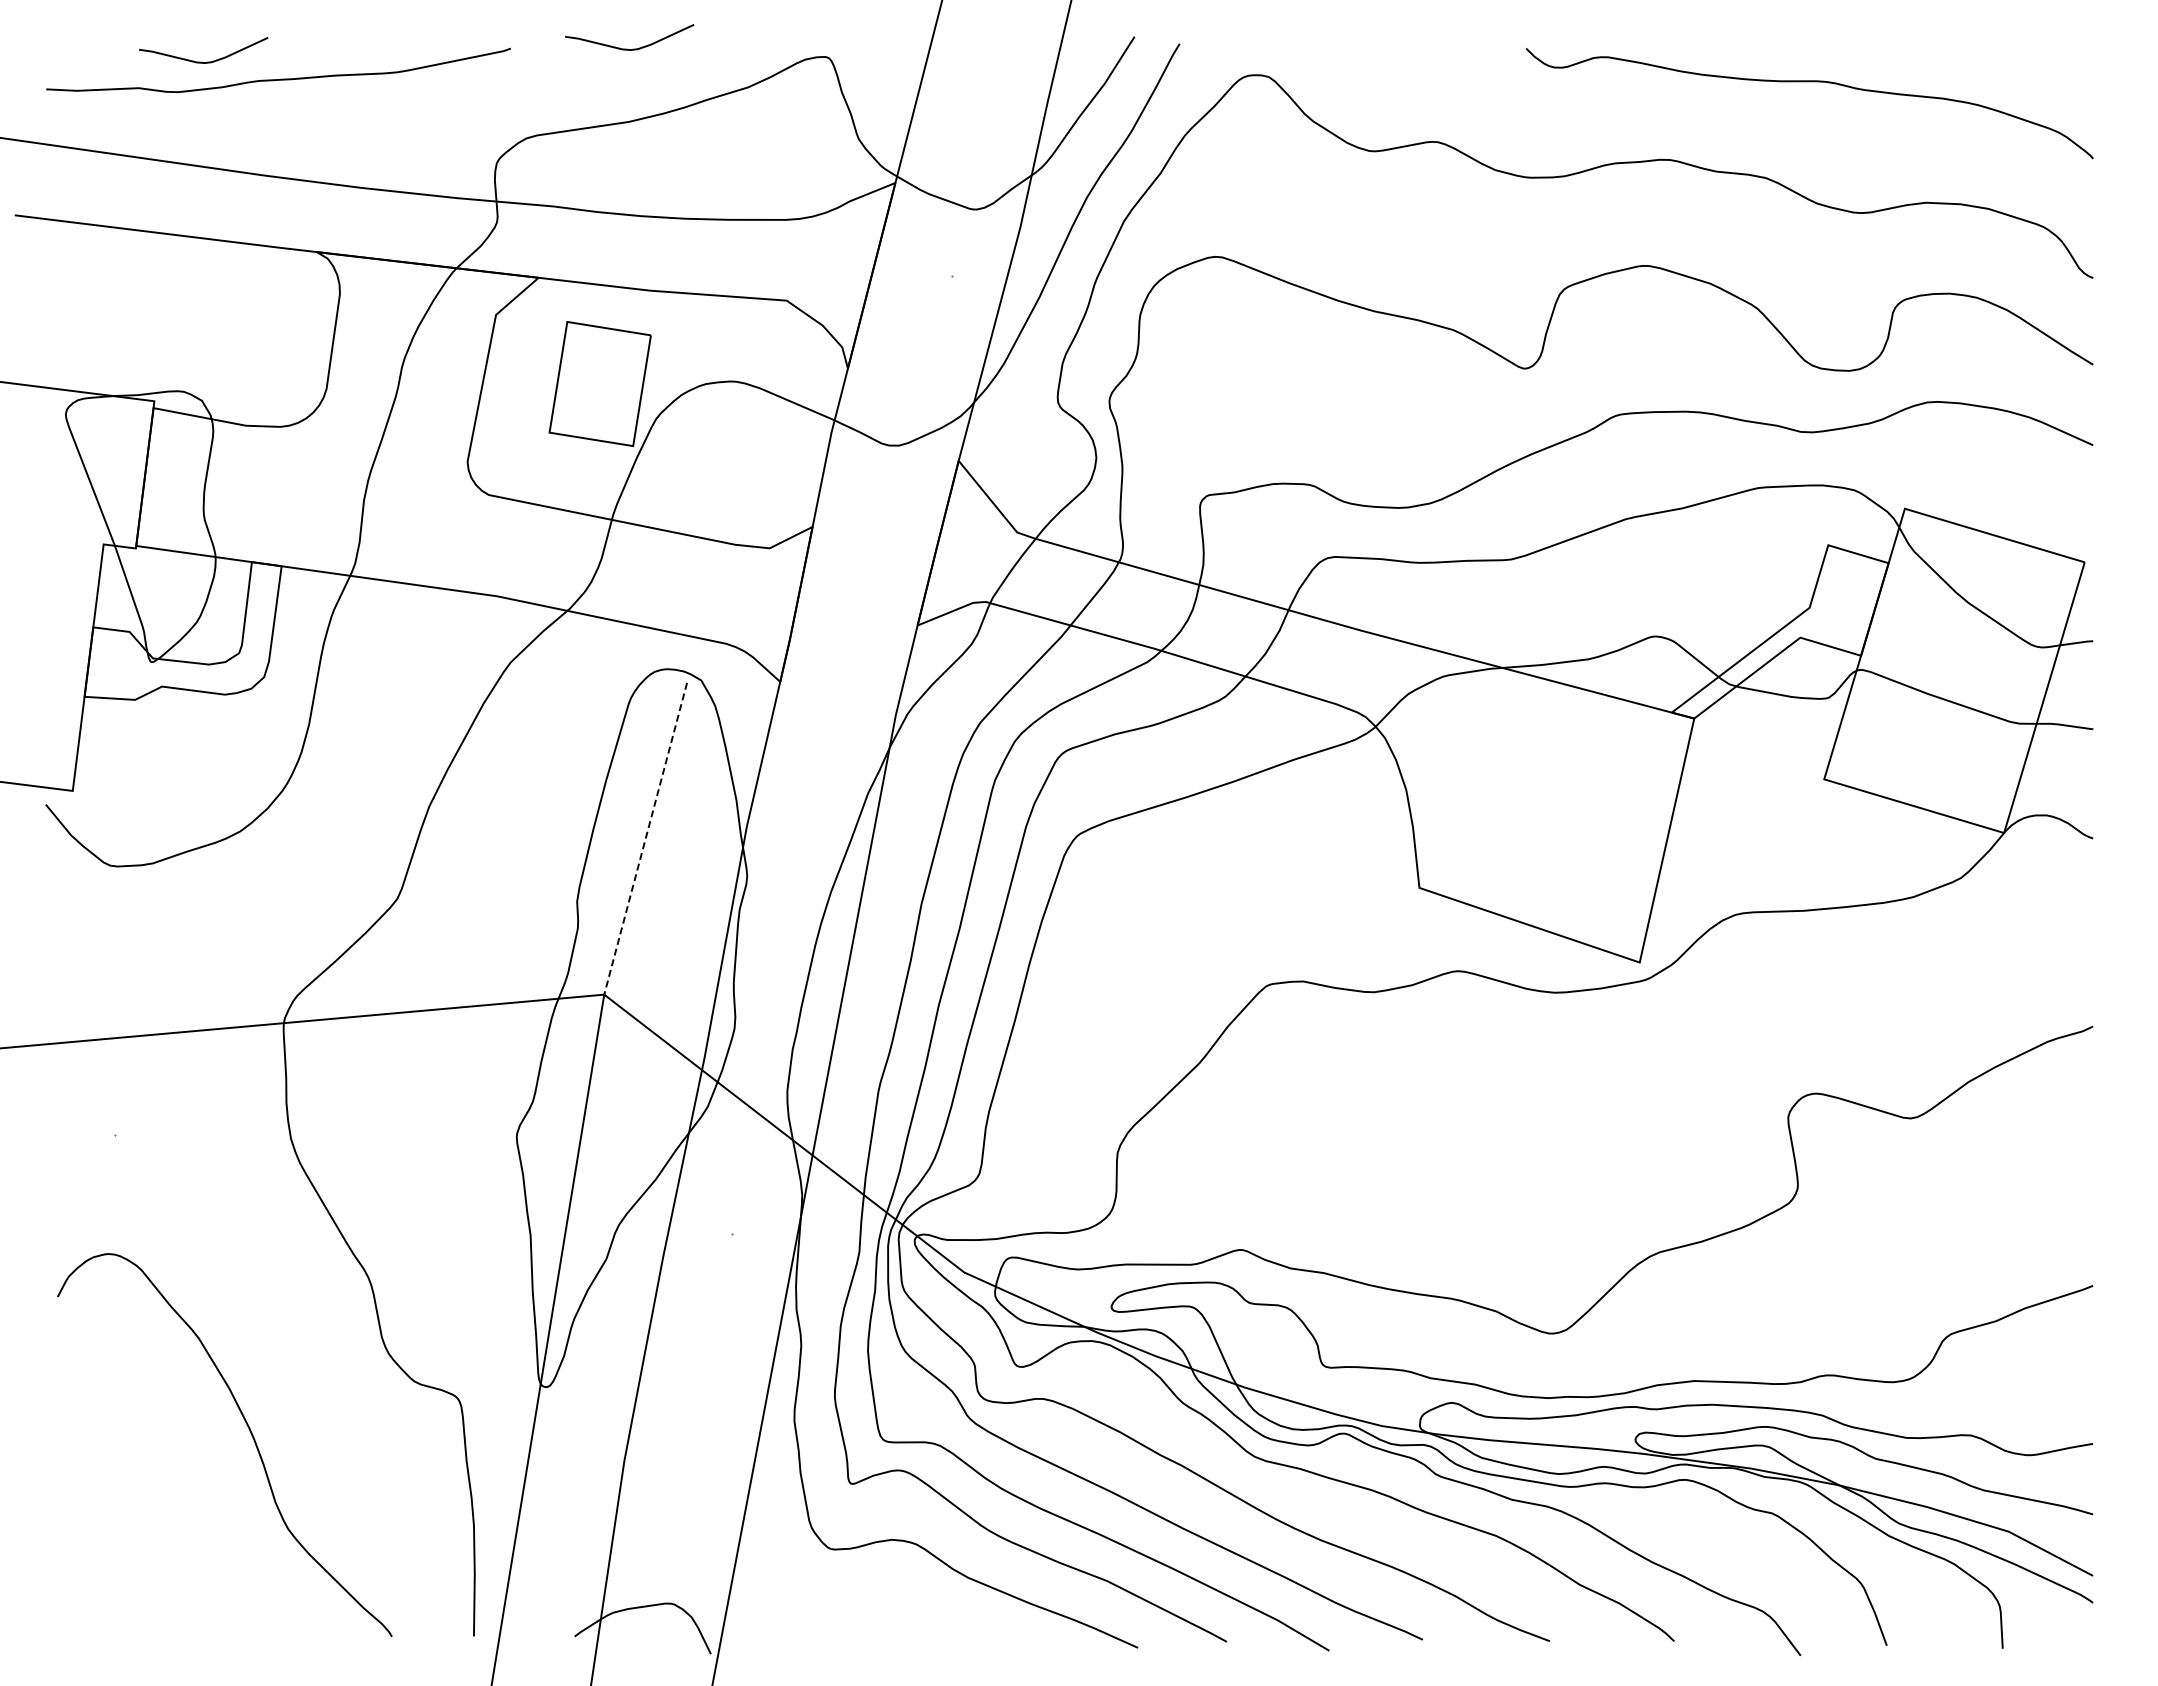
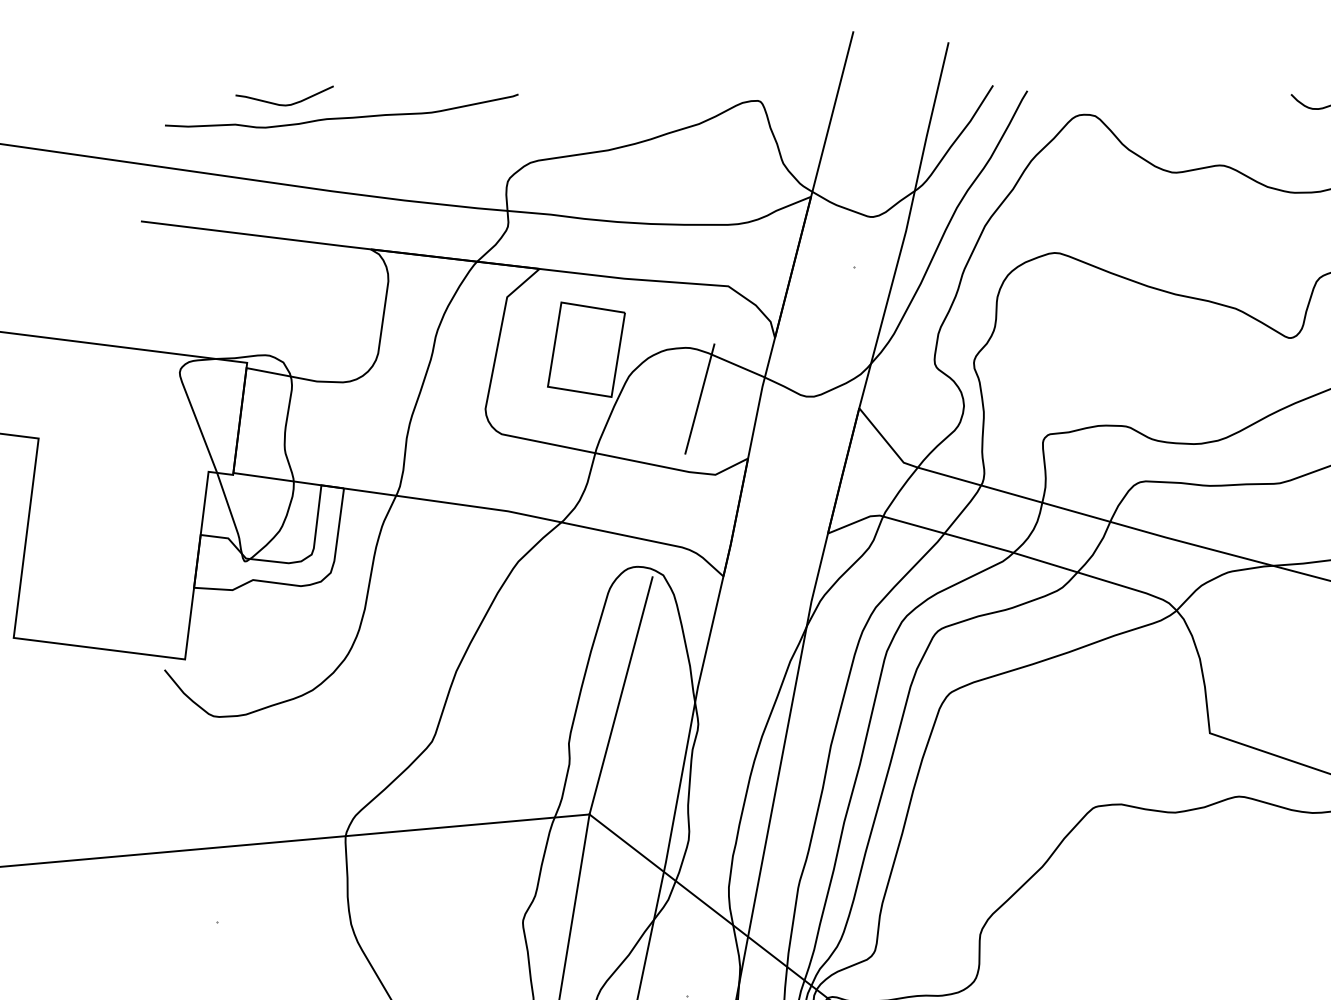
curve: (627, 48) -> (607, 94), removed
line: (749, 448) -> (700, 398), added
line: (645, 839) -> (620, 696), dashed -> solid

